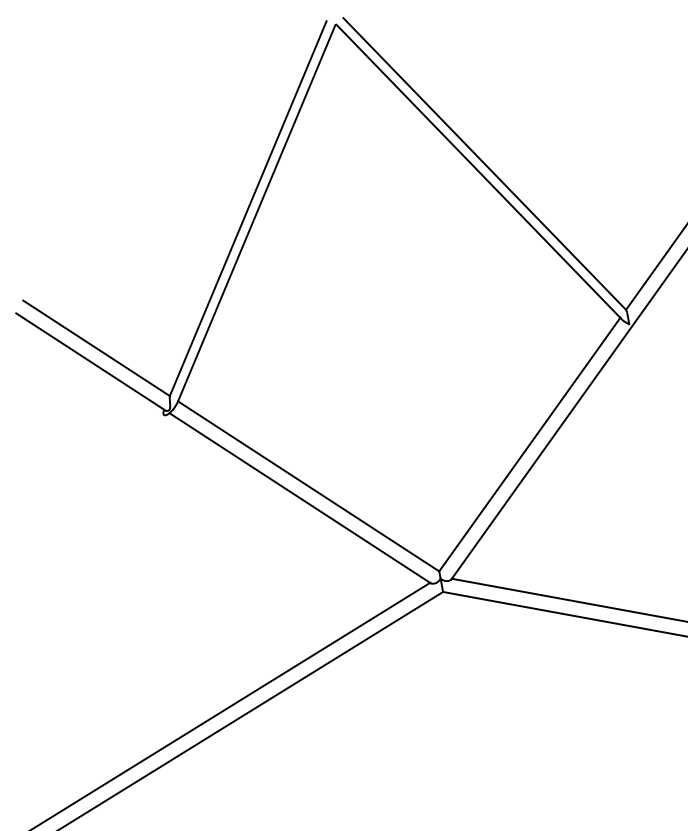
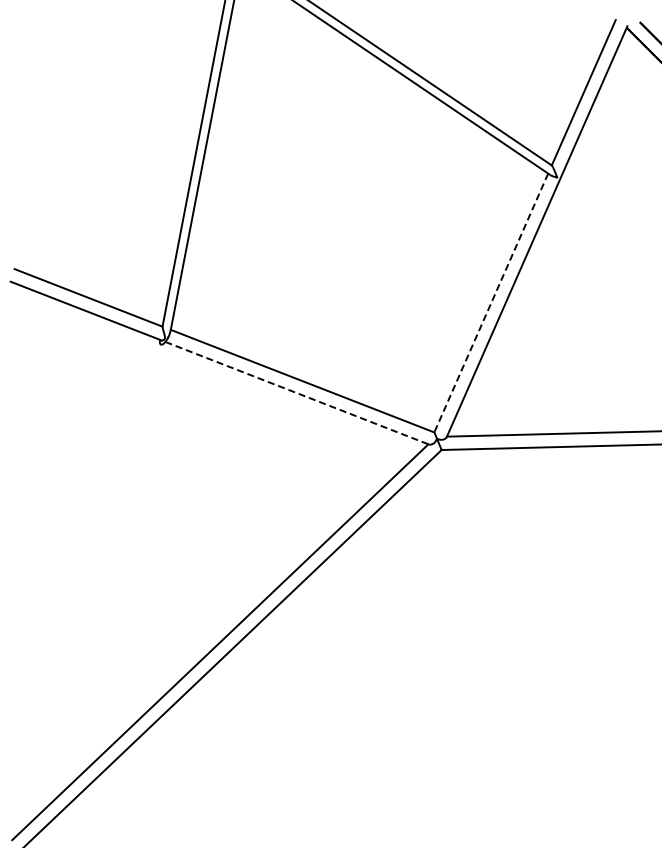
line: (529, 445) -> (491, 303), solid -> dashed
line: (300, 498) -> (297, 393), solid -> dashed

